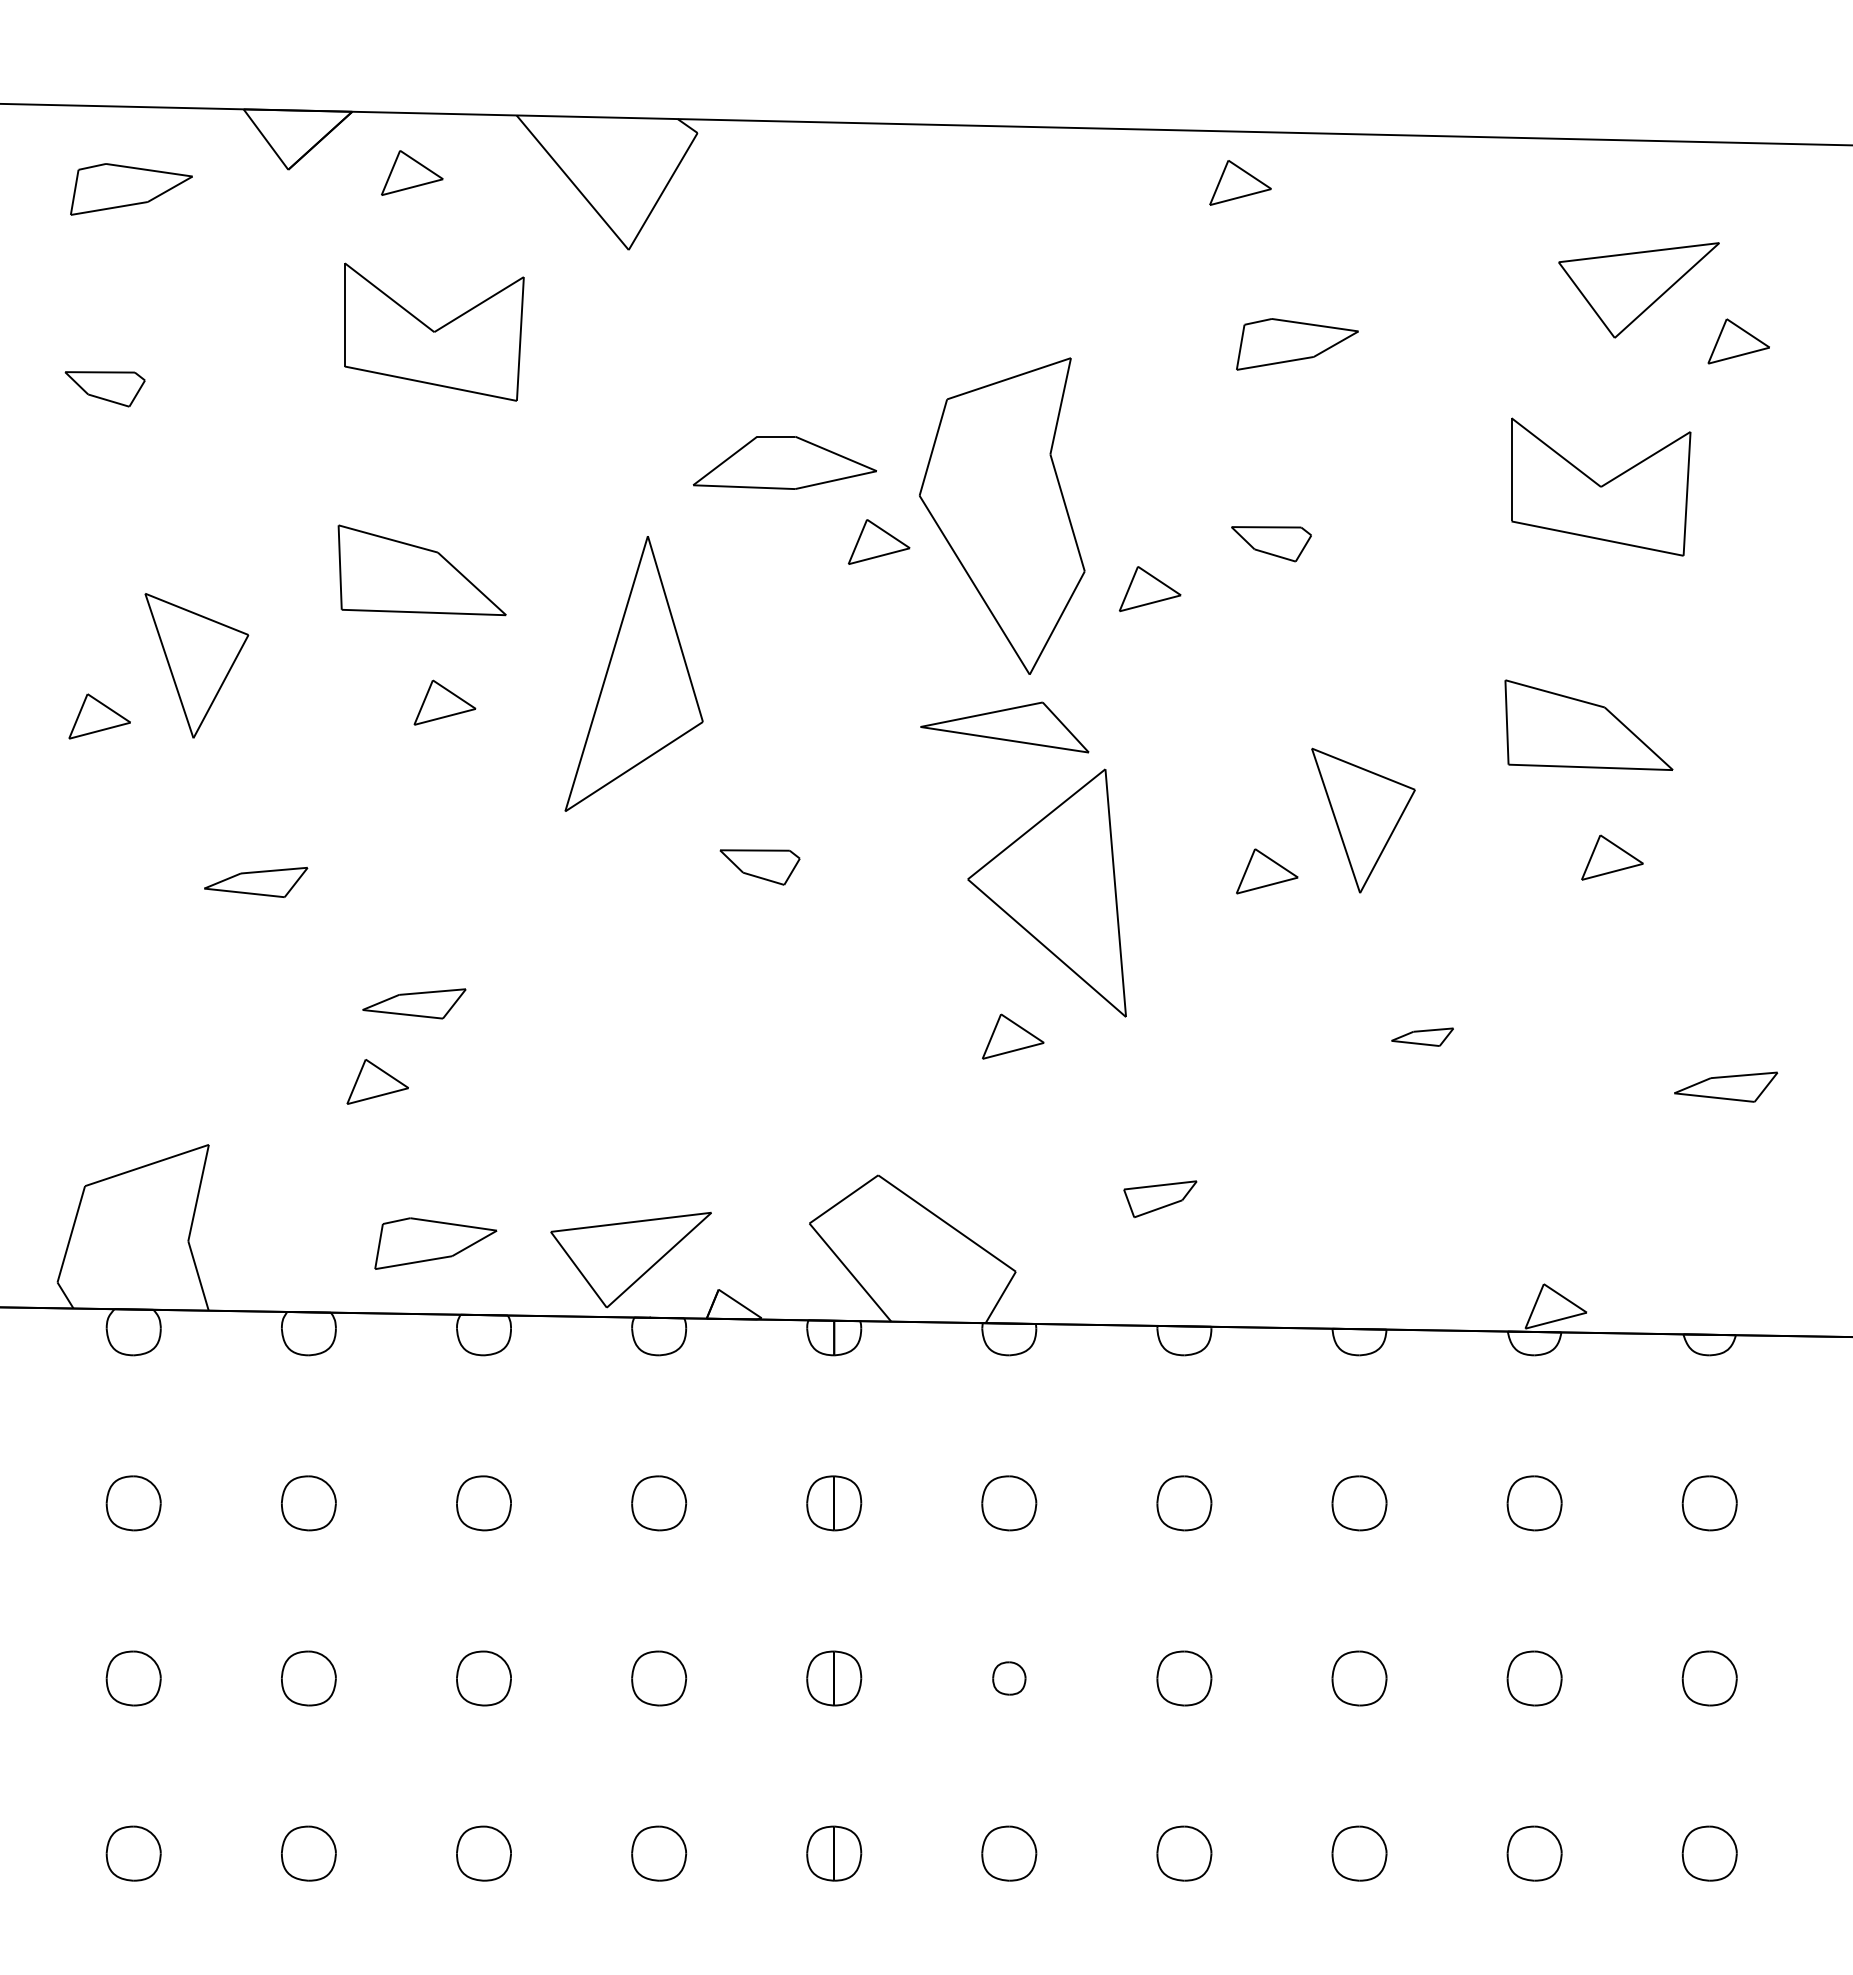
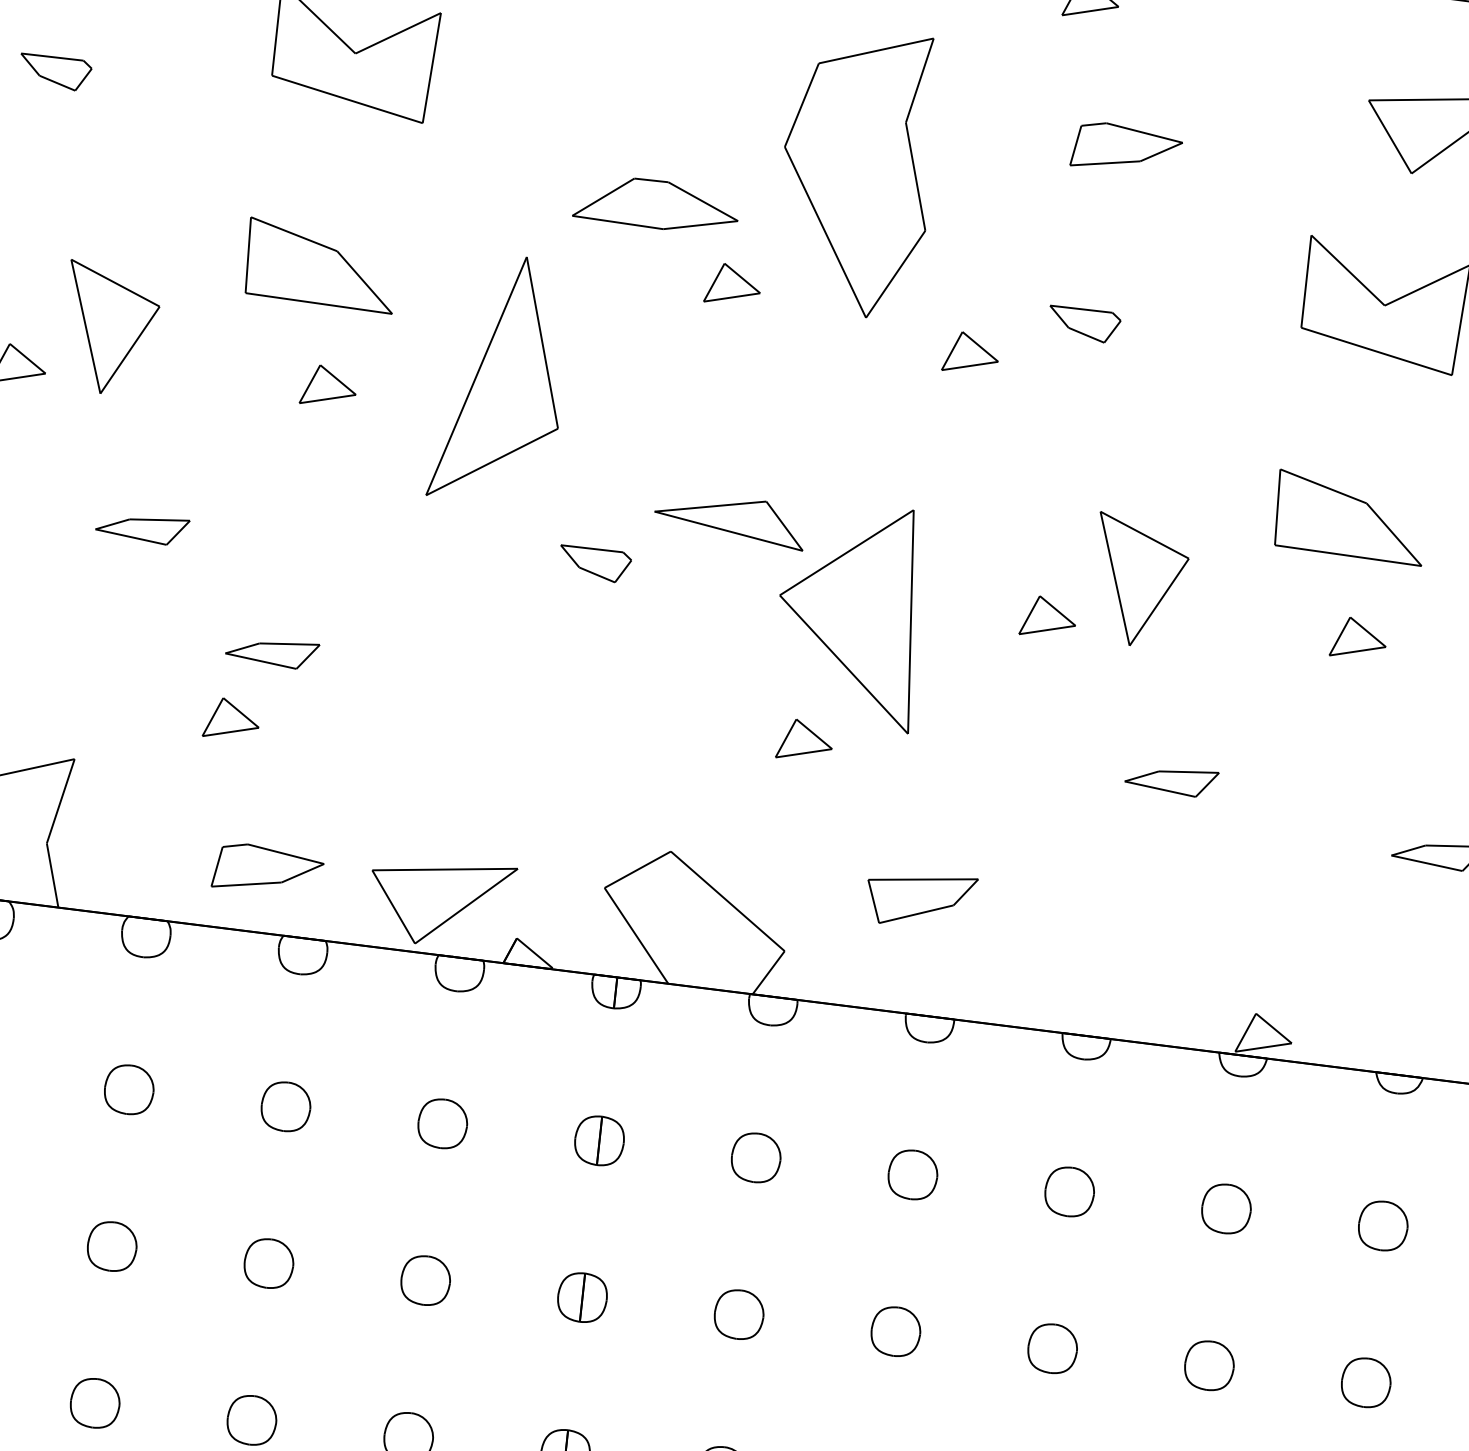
part: (1001, 515) -> (856, 172), moved
part: (1004, 727) -> (729, 520), moved
part: (1422, 1036) -> (1171, 780), size x1.67
part: (1160, 1199) -> (921, 900), size x1.67
part: (1009, 1678) -> (739, 1314), size x1.67

